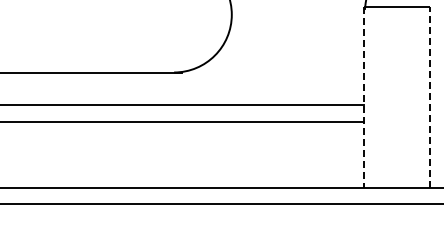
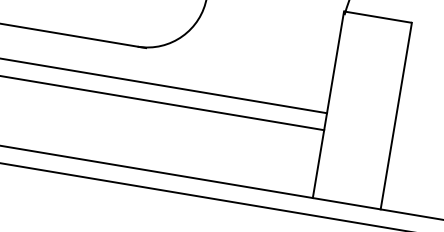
line: (363, 97) -> (328, 104), dashed -> solid
line: (429, 97) -> (395, 116), dashed -> solid

